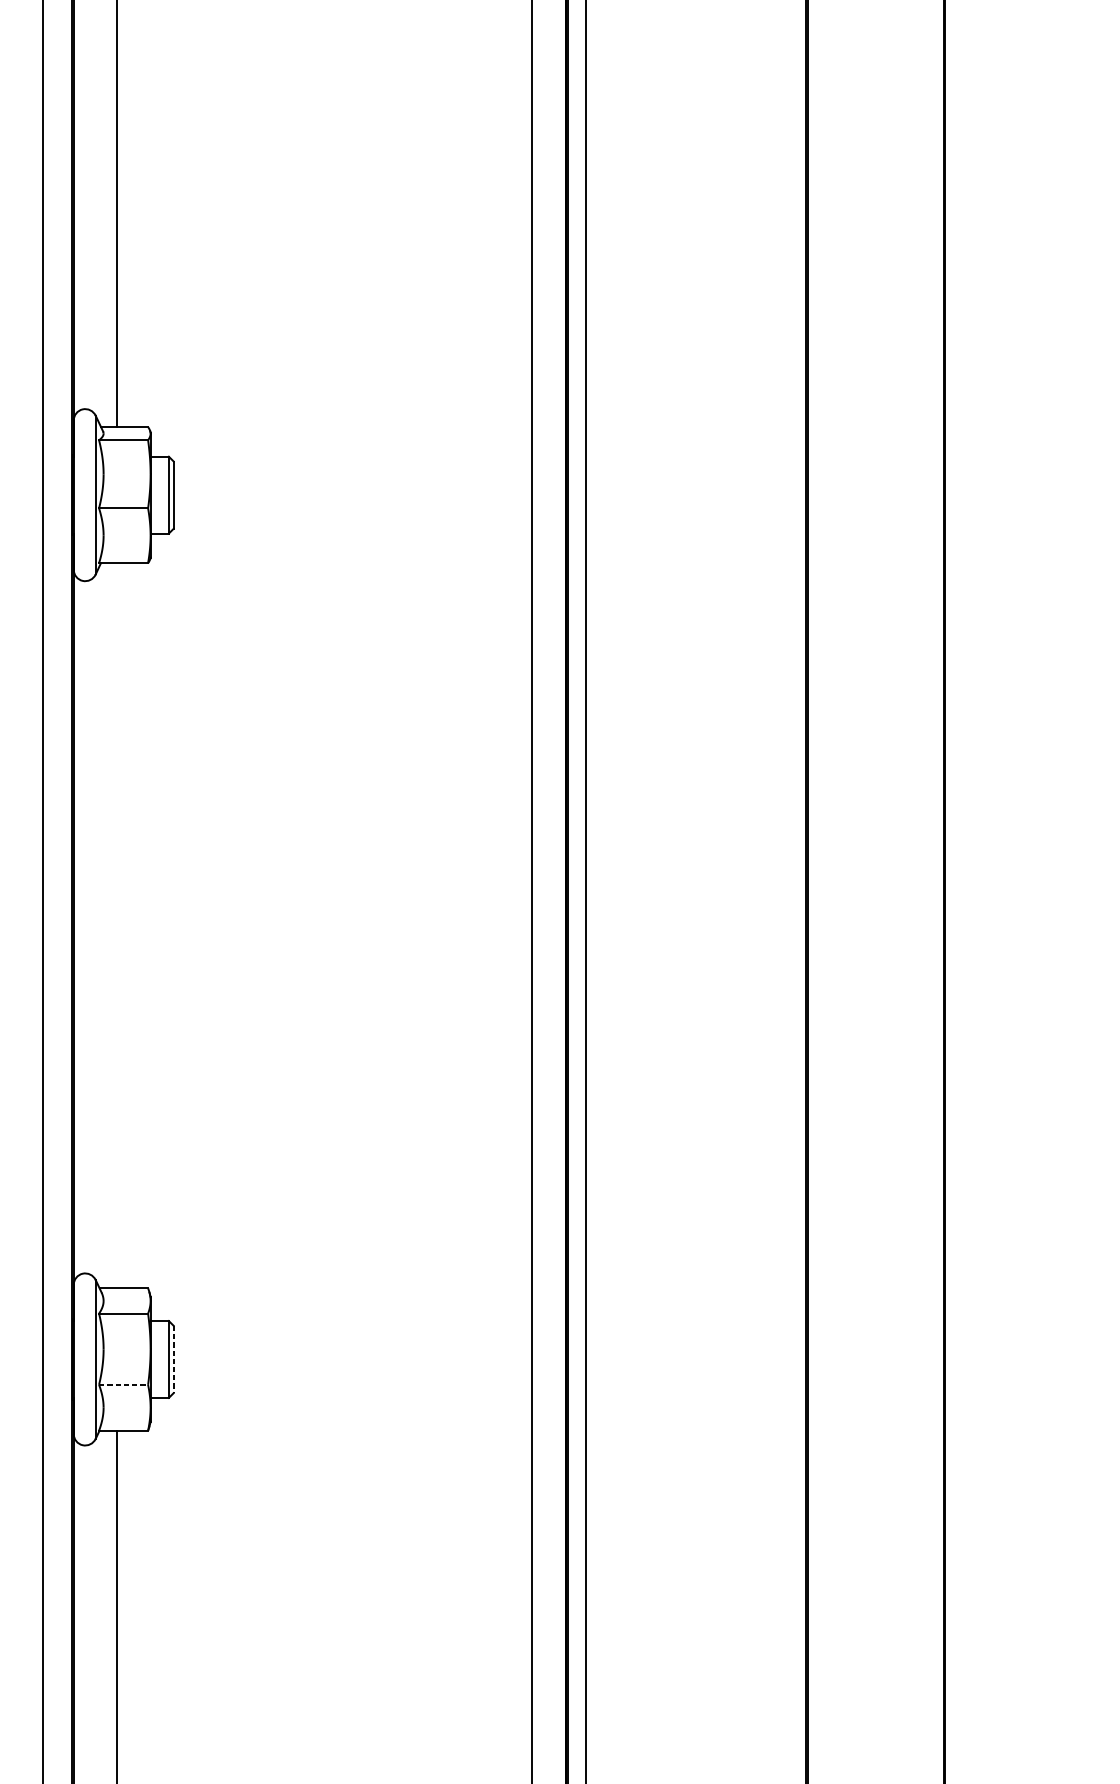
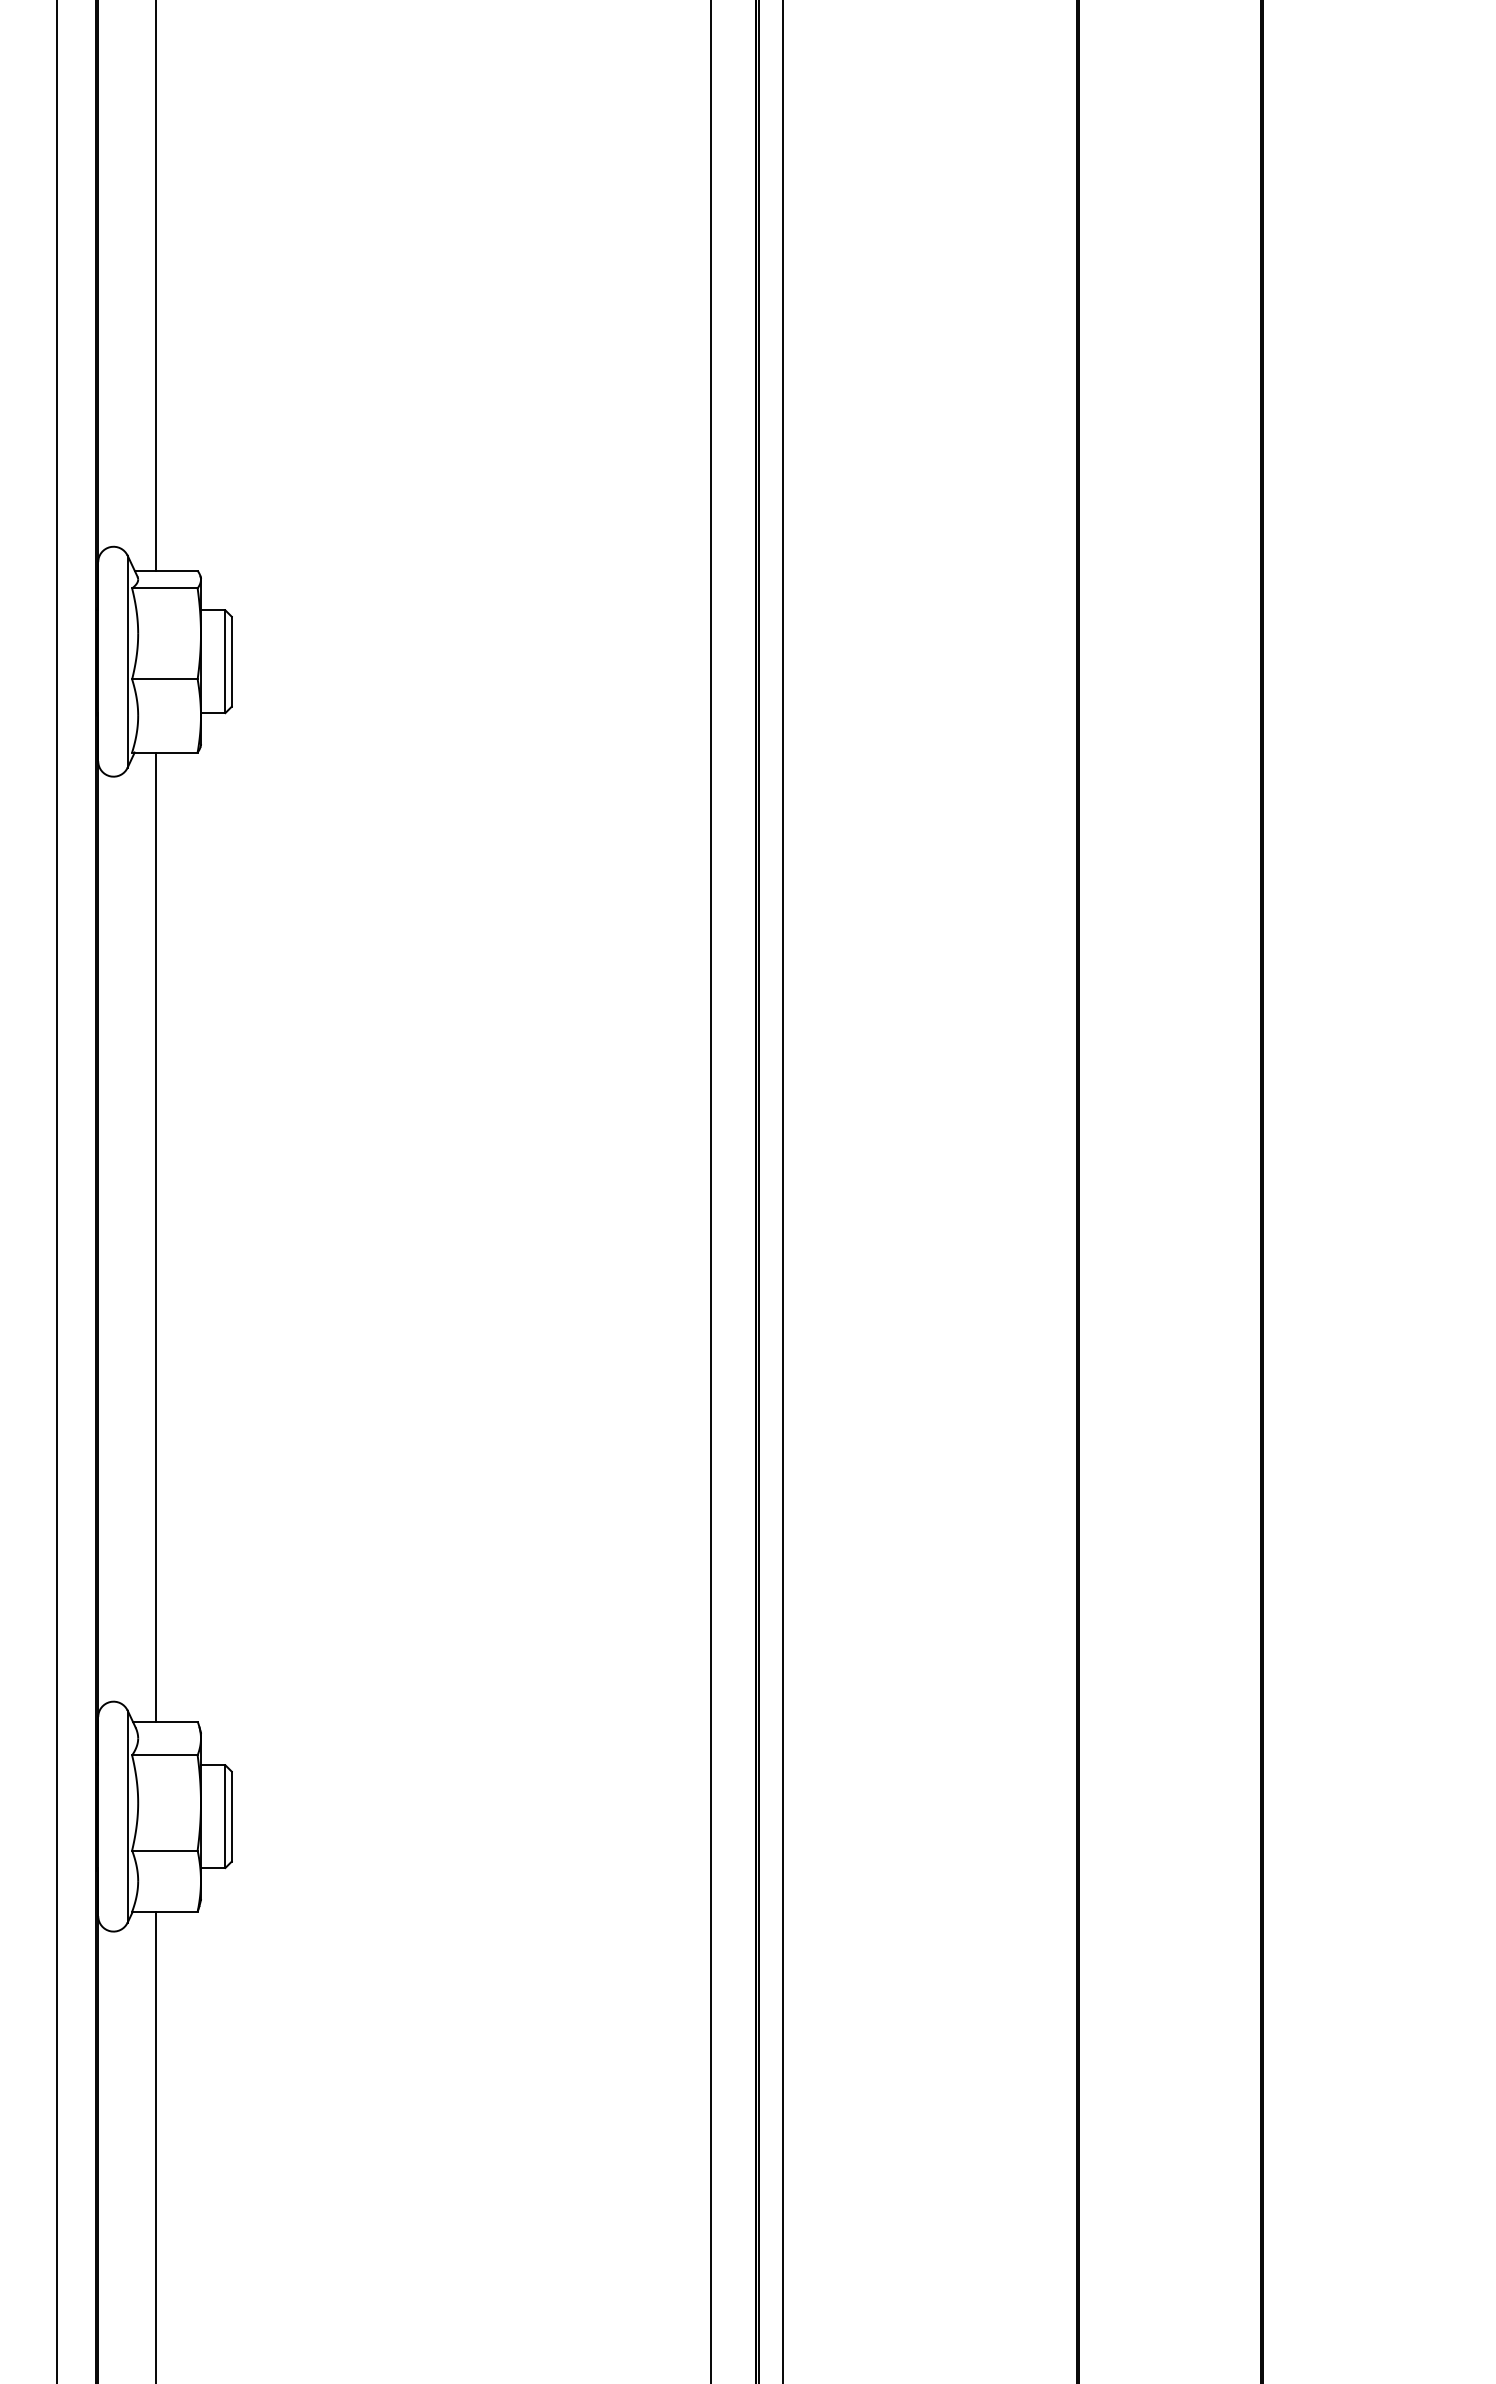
line: (117, 925) -> (156, 1236), added
line: (173, 1359) -> (231, 1816), dashed -> solid
line: (123, 1384) -> (164, 1850), dashed -> solid

